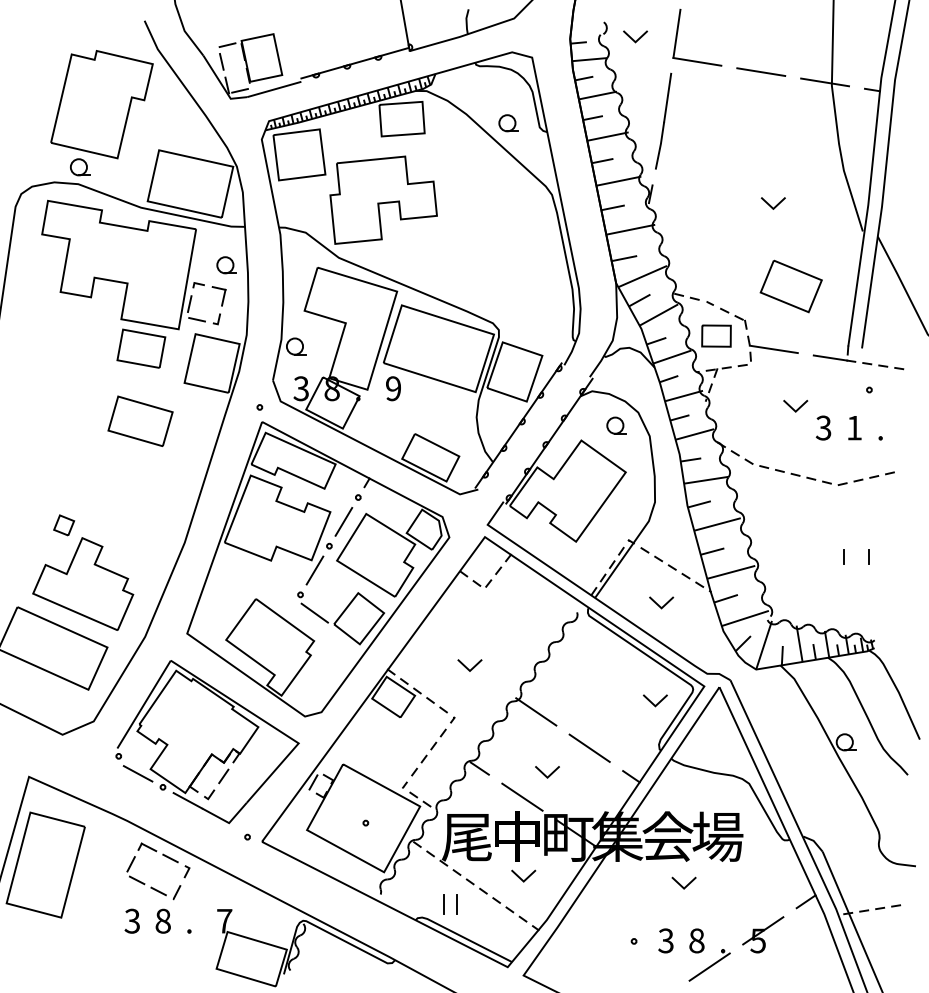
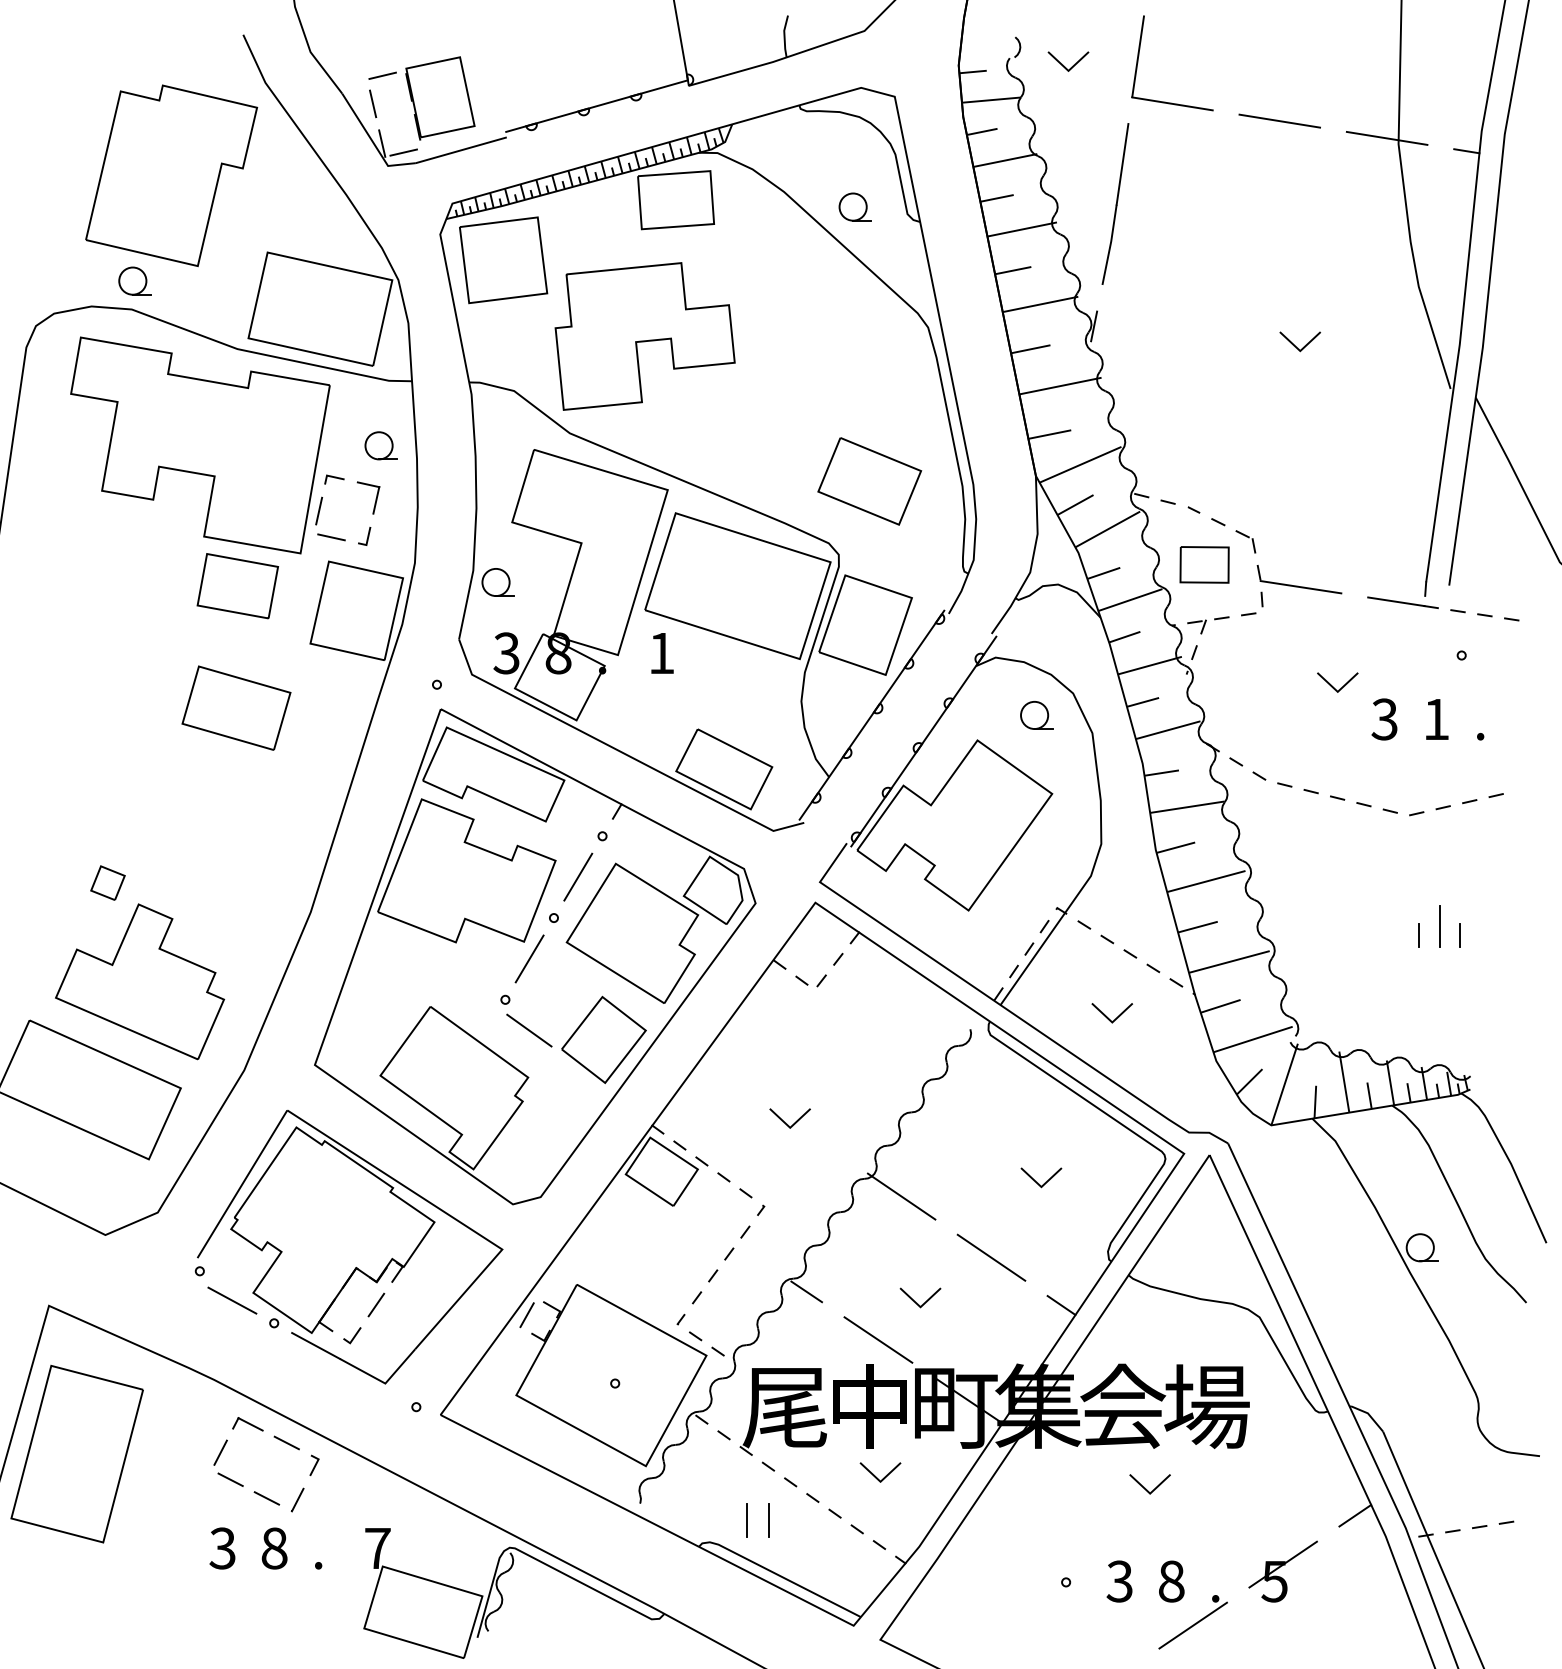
part: (790, 286) -> (868, 481), moved
text: (393, 388) -> (661, 652), 9 -> 1
line: (856, 551) -> (1439, 926), added
line: (656, 703) -> (1043, 1182), moved

